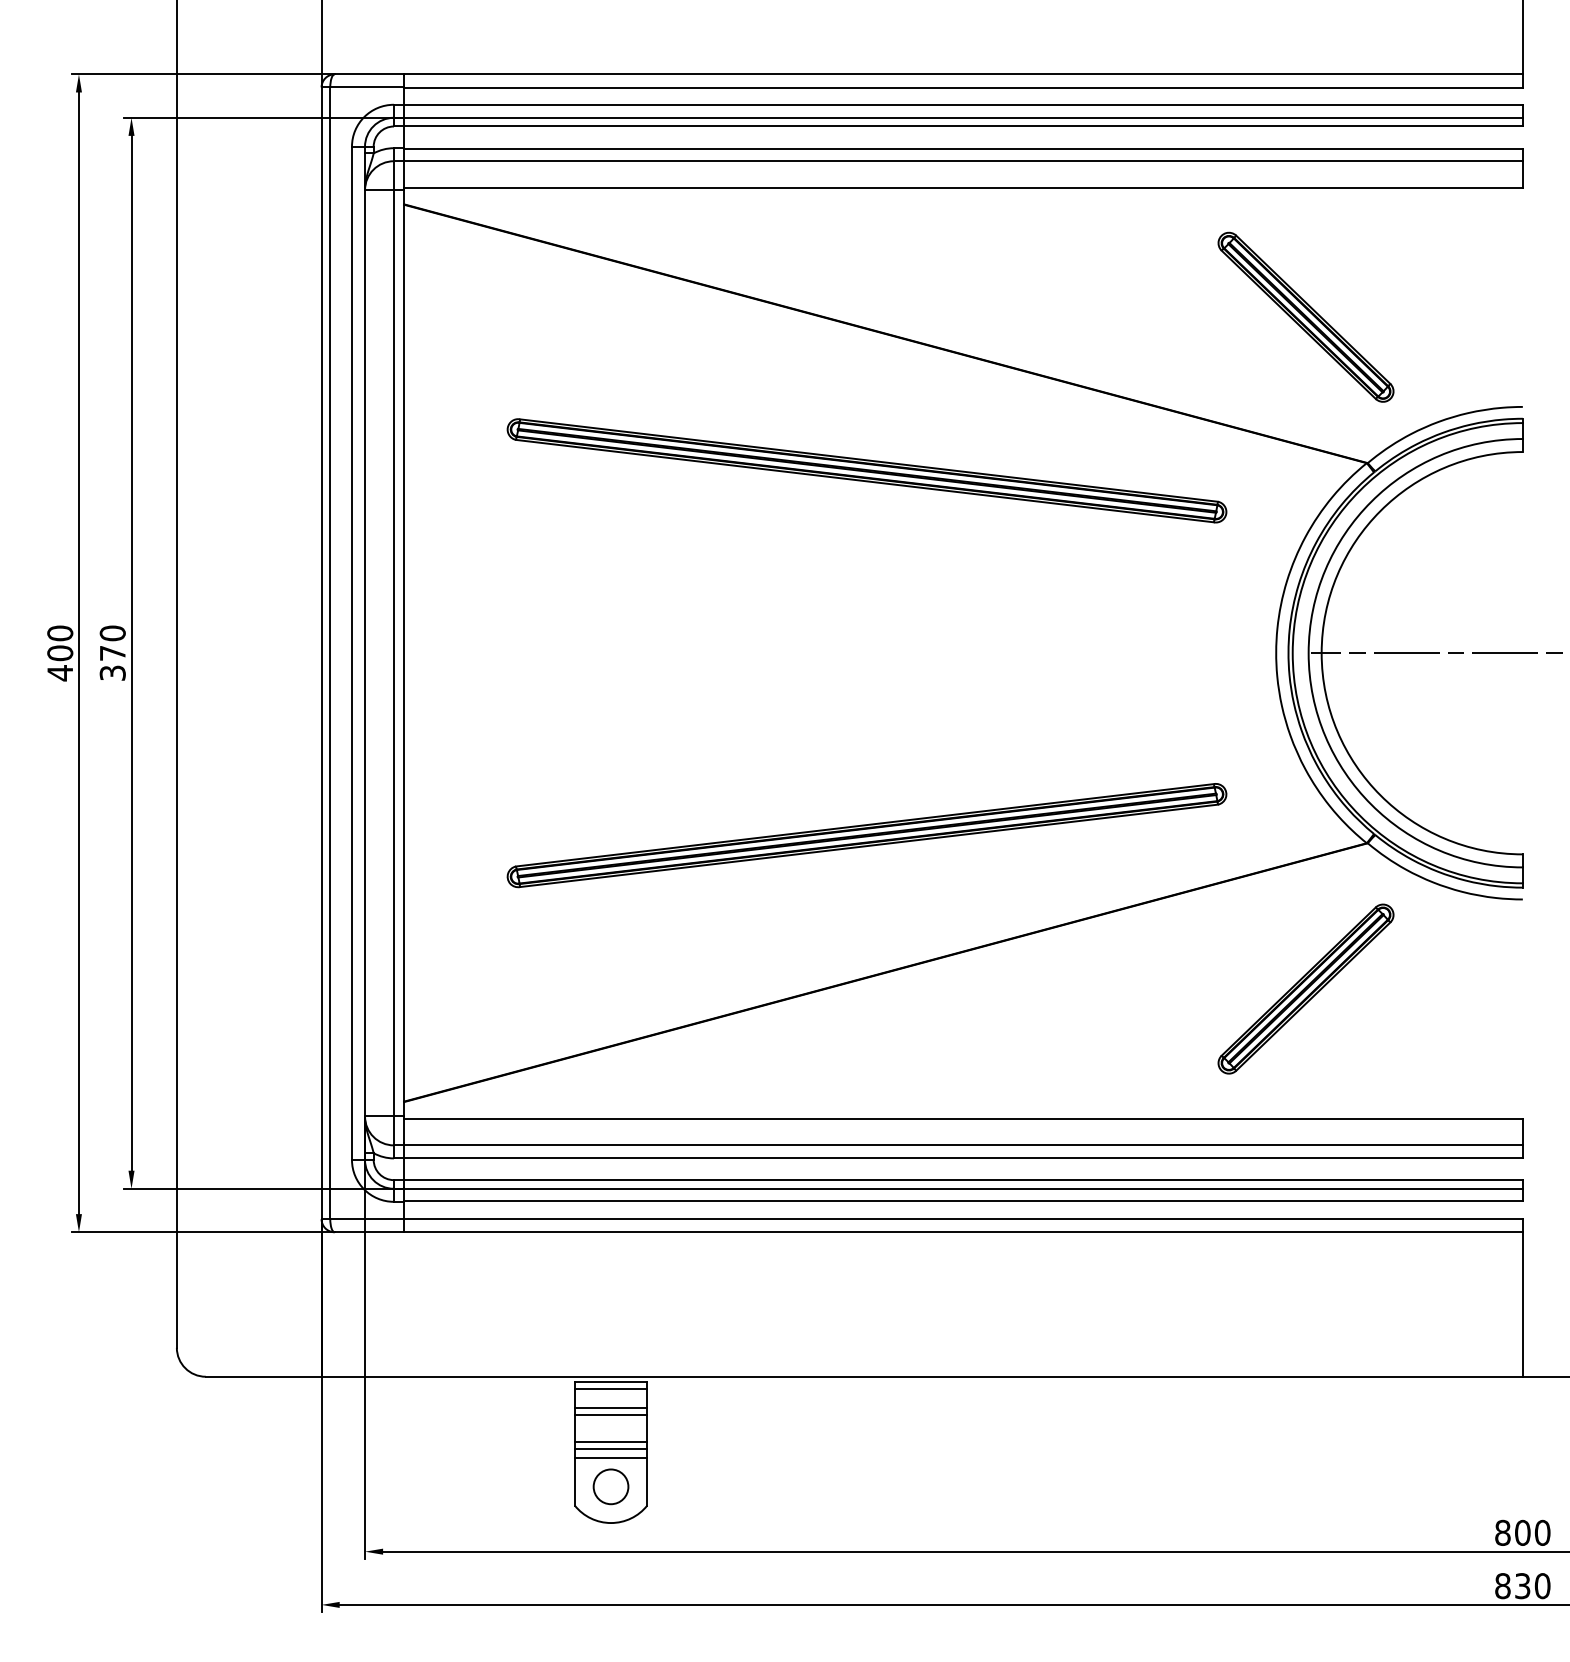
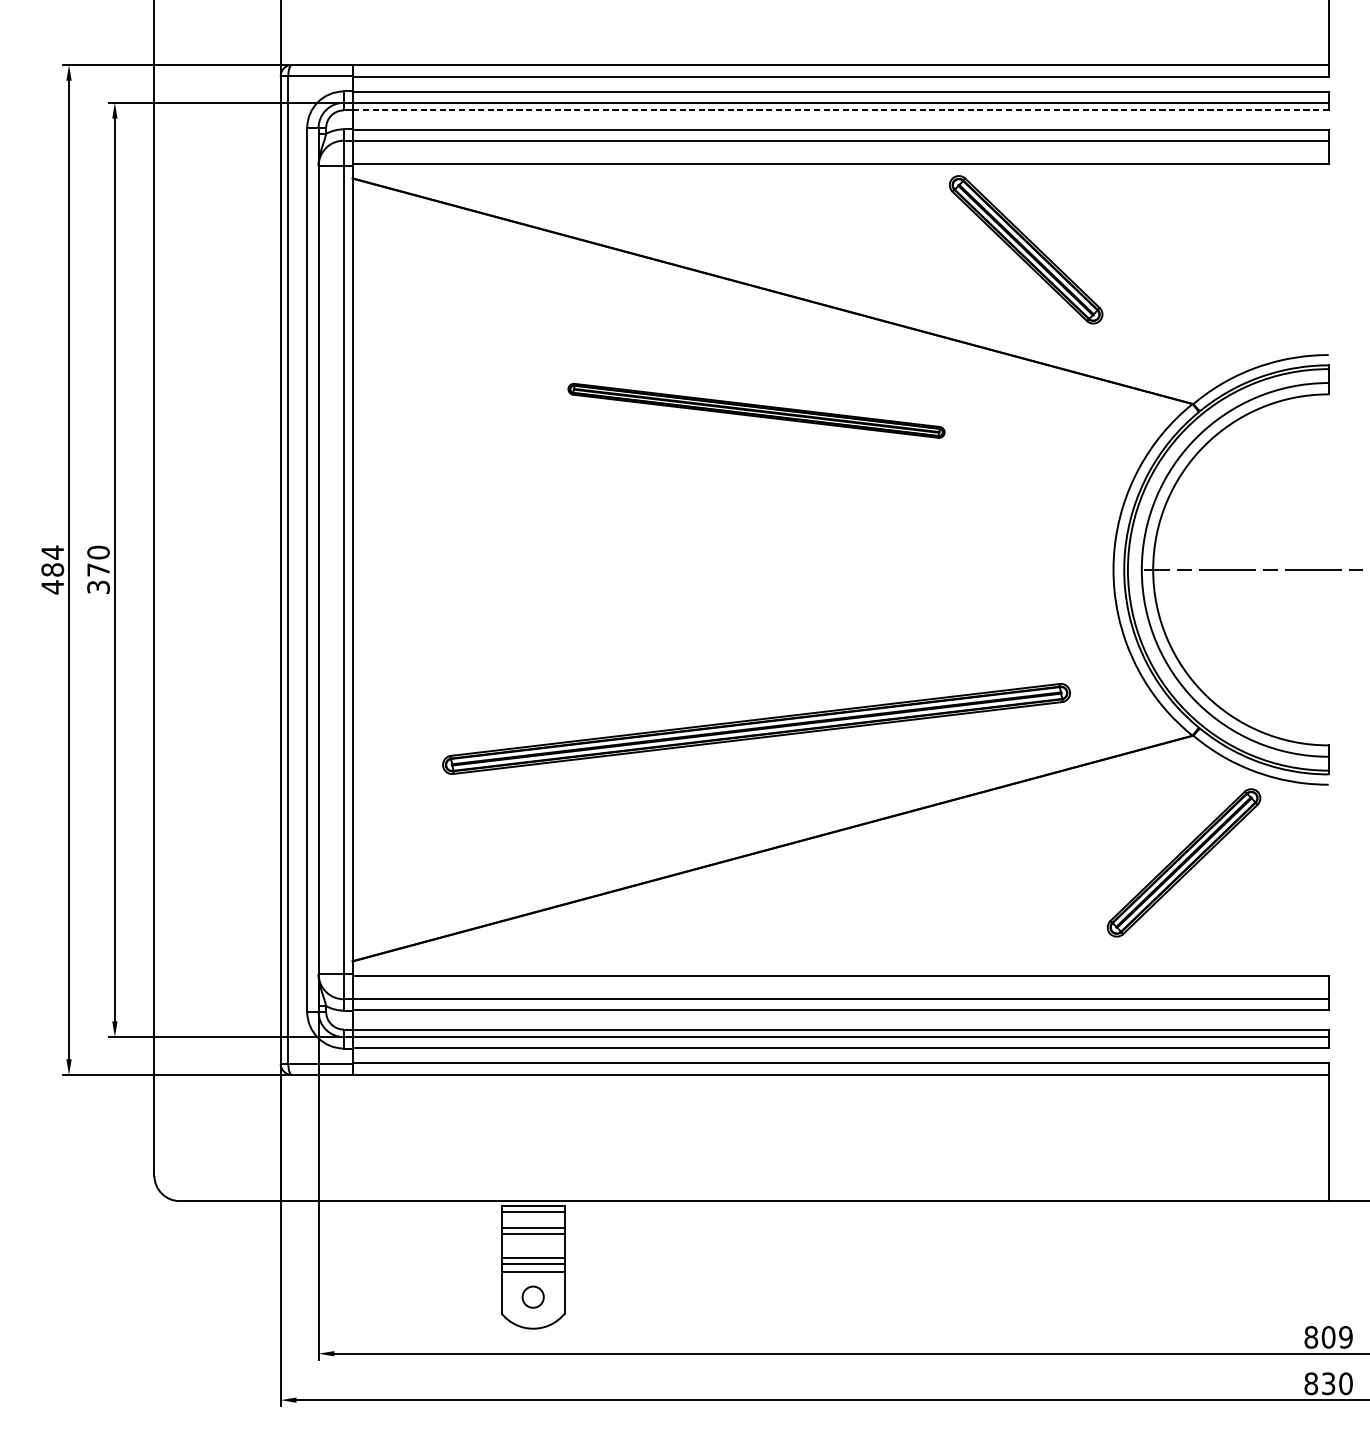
line: (962, 126) -> (839, 110), solid -> dashed
part: (1305, 316) -> (1025, 249), moved
part: (866, 470) -> (756, 410), size x0.6
text: (60, 643) -> (52, 561), 400 -> 484
part: (1305, 988) -> (1183, 862), moved
circle: (610, 1486) -> (532, 1296), size x0.7
text: (1542, 1532) -> (1345, 1336), 800 -> 809

